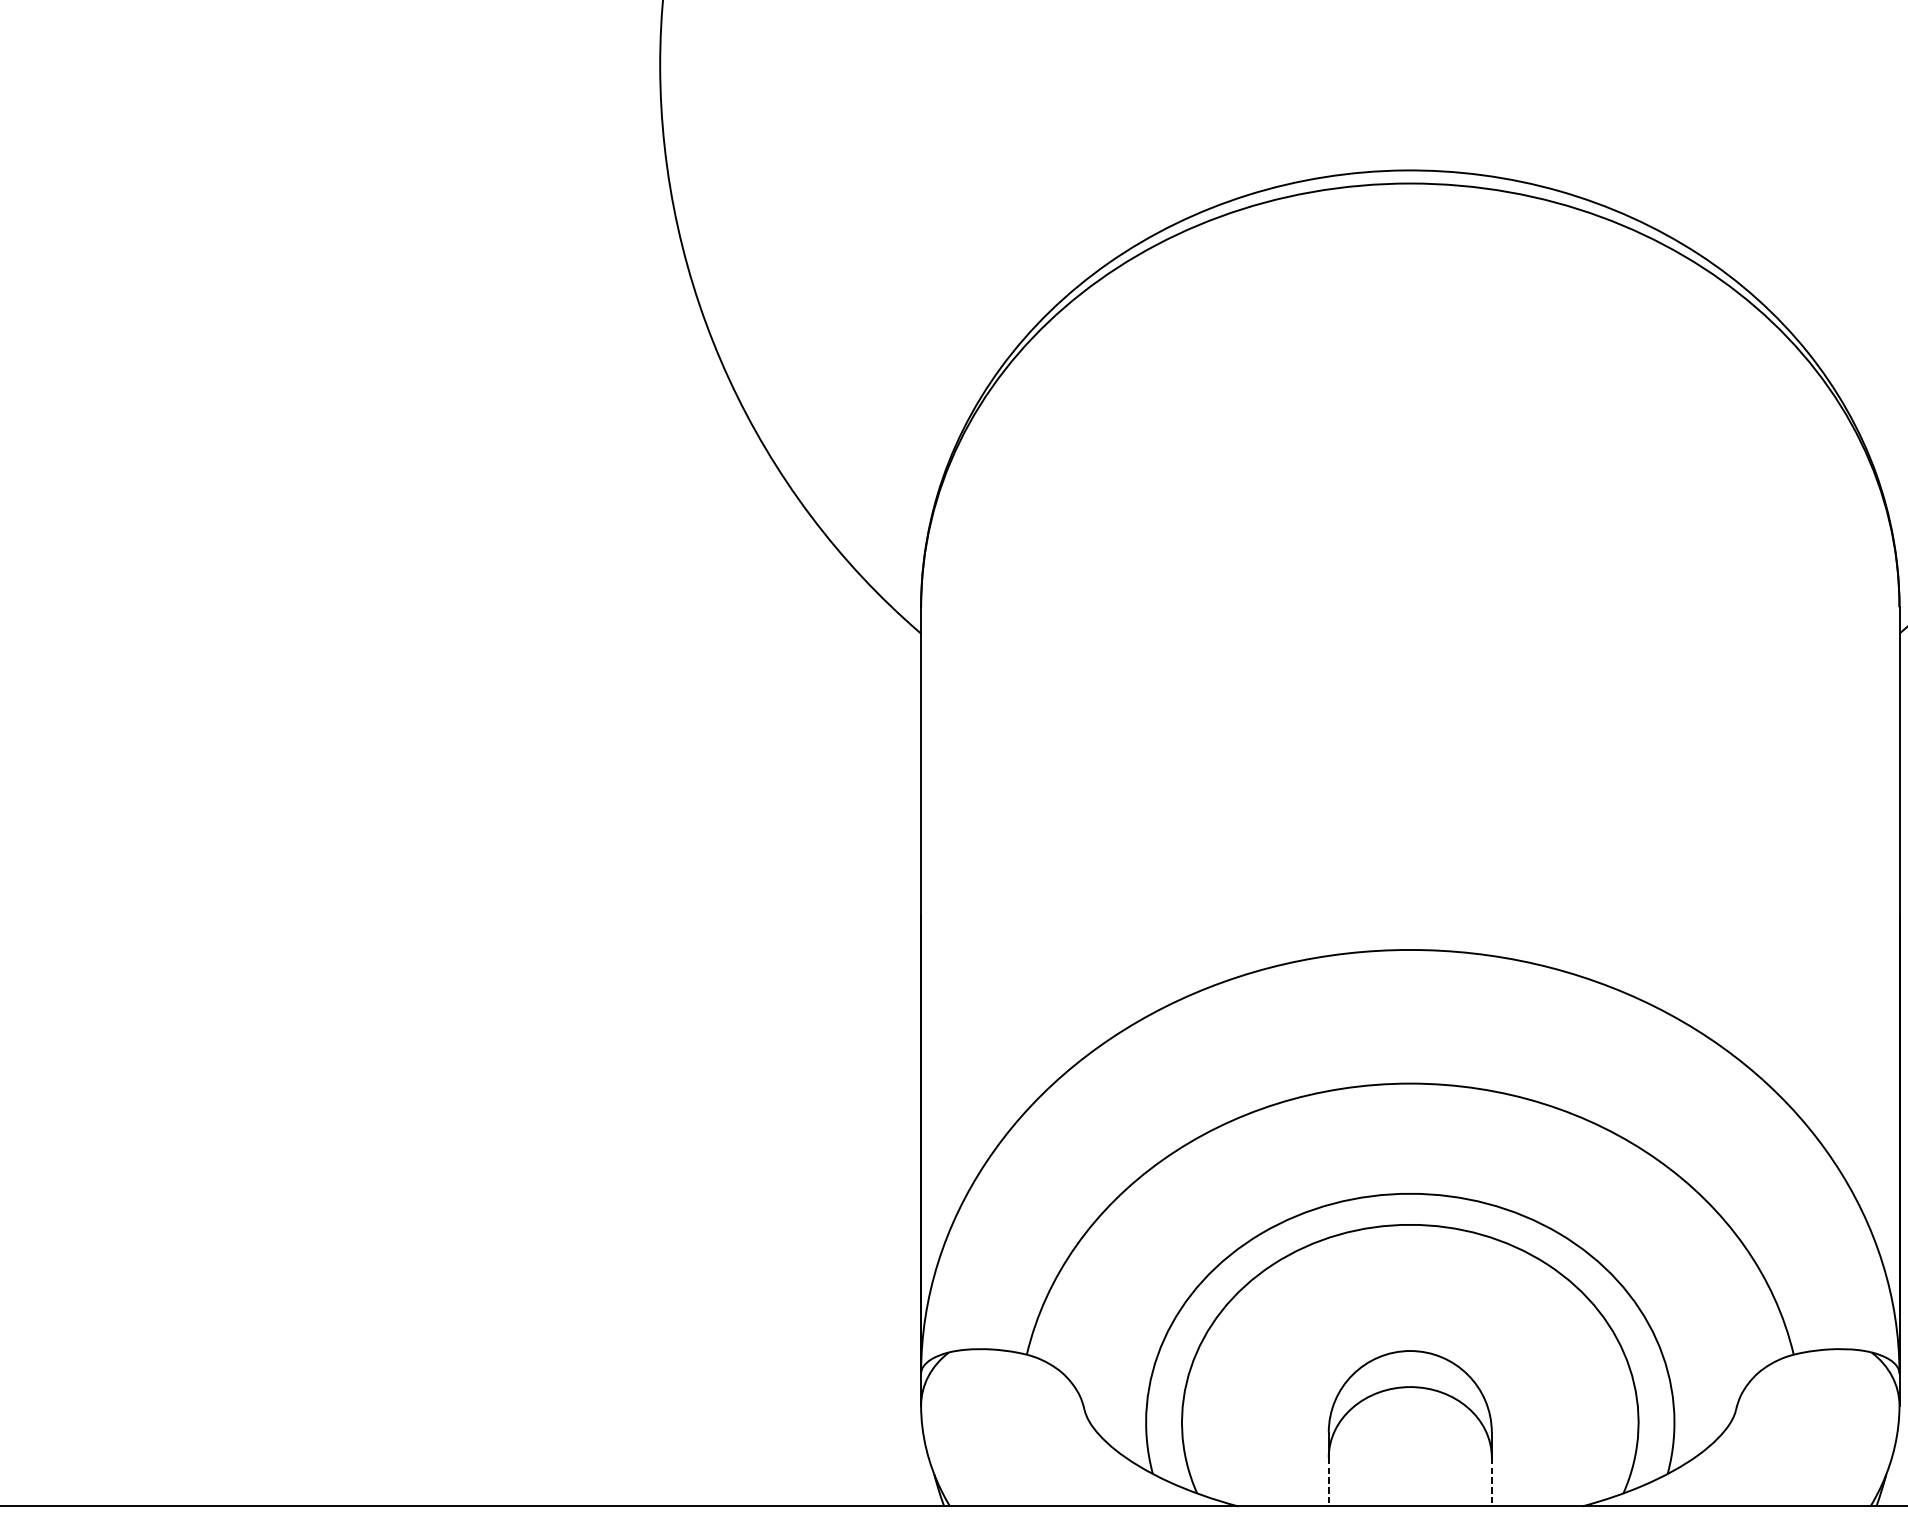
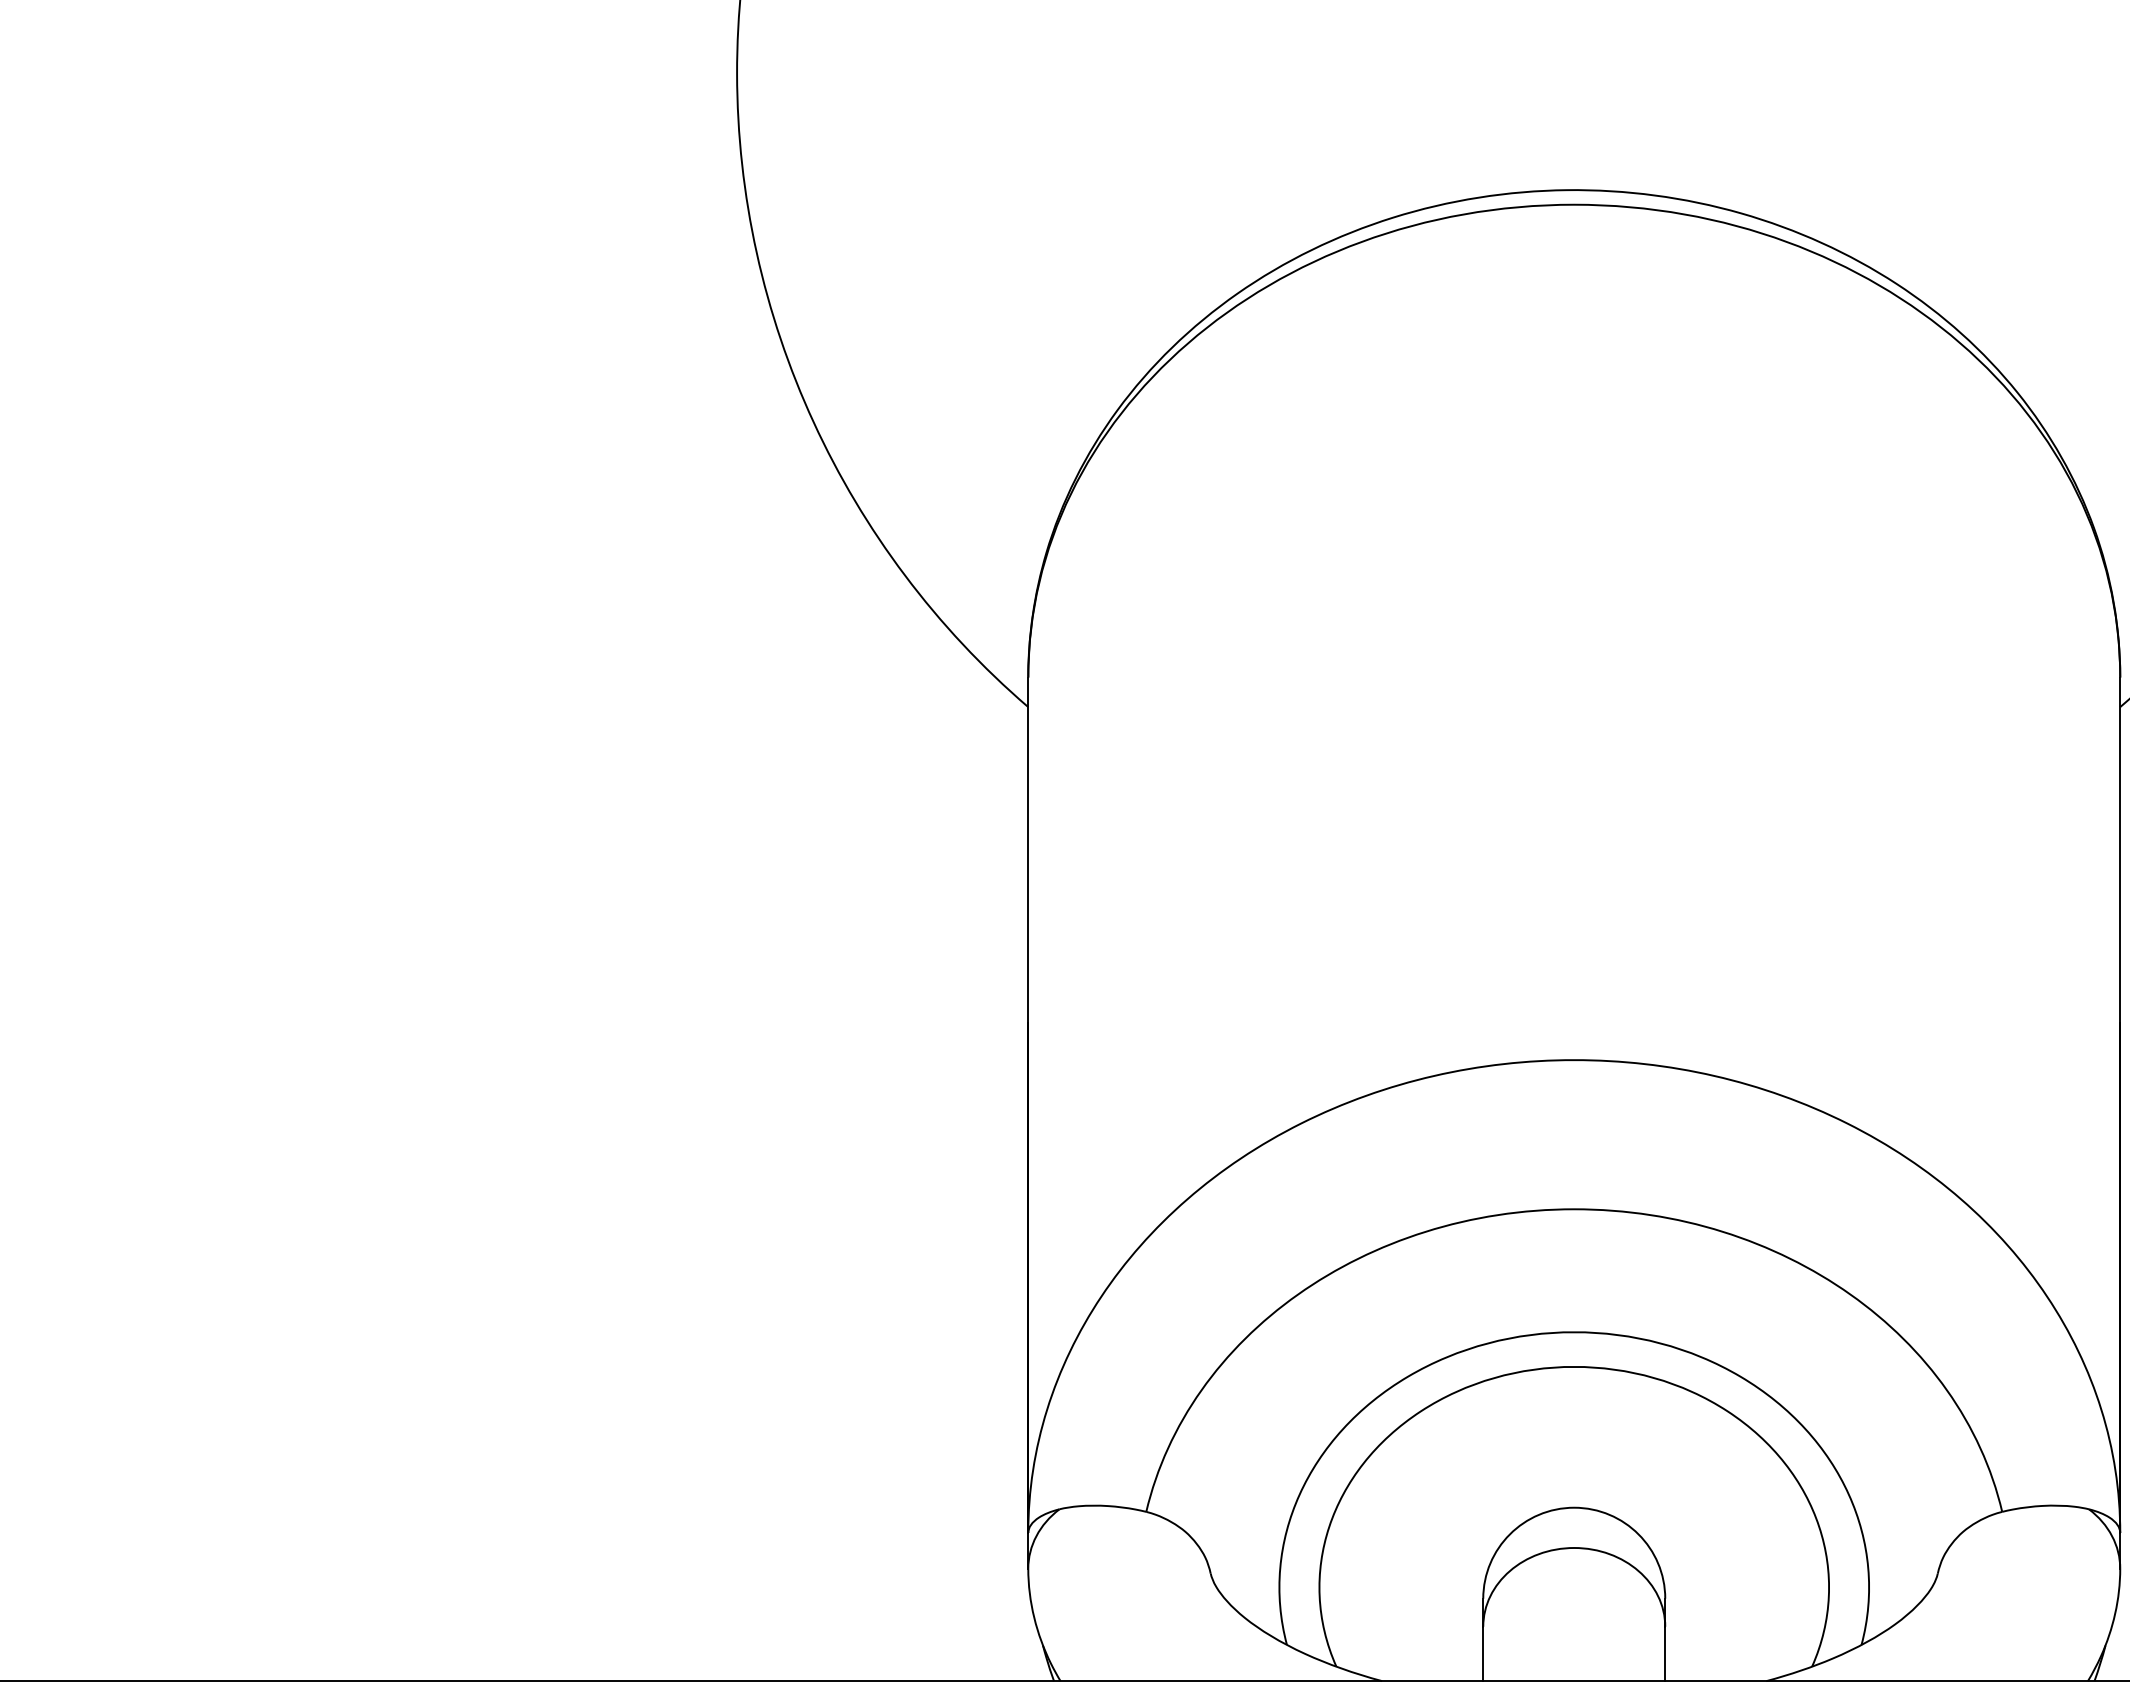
line: (1328, 1482) -> (1483, 1654), dashed -> solid
line: (1492, 1482) -> (1665, 1654), dashed -> solid

